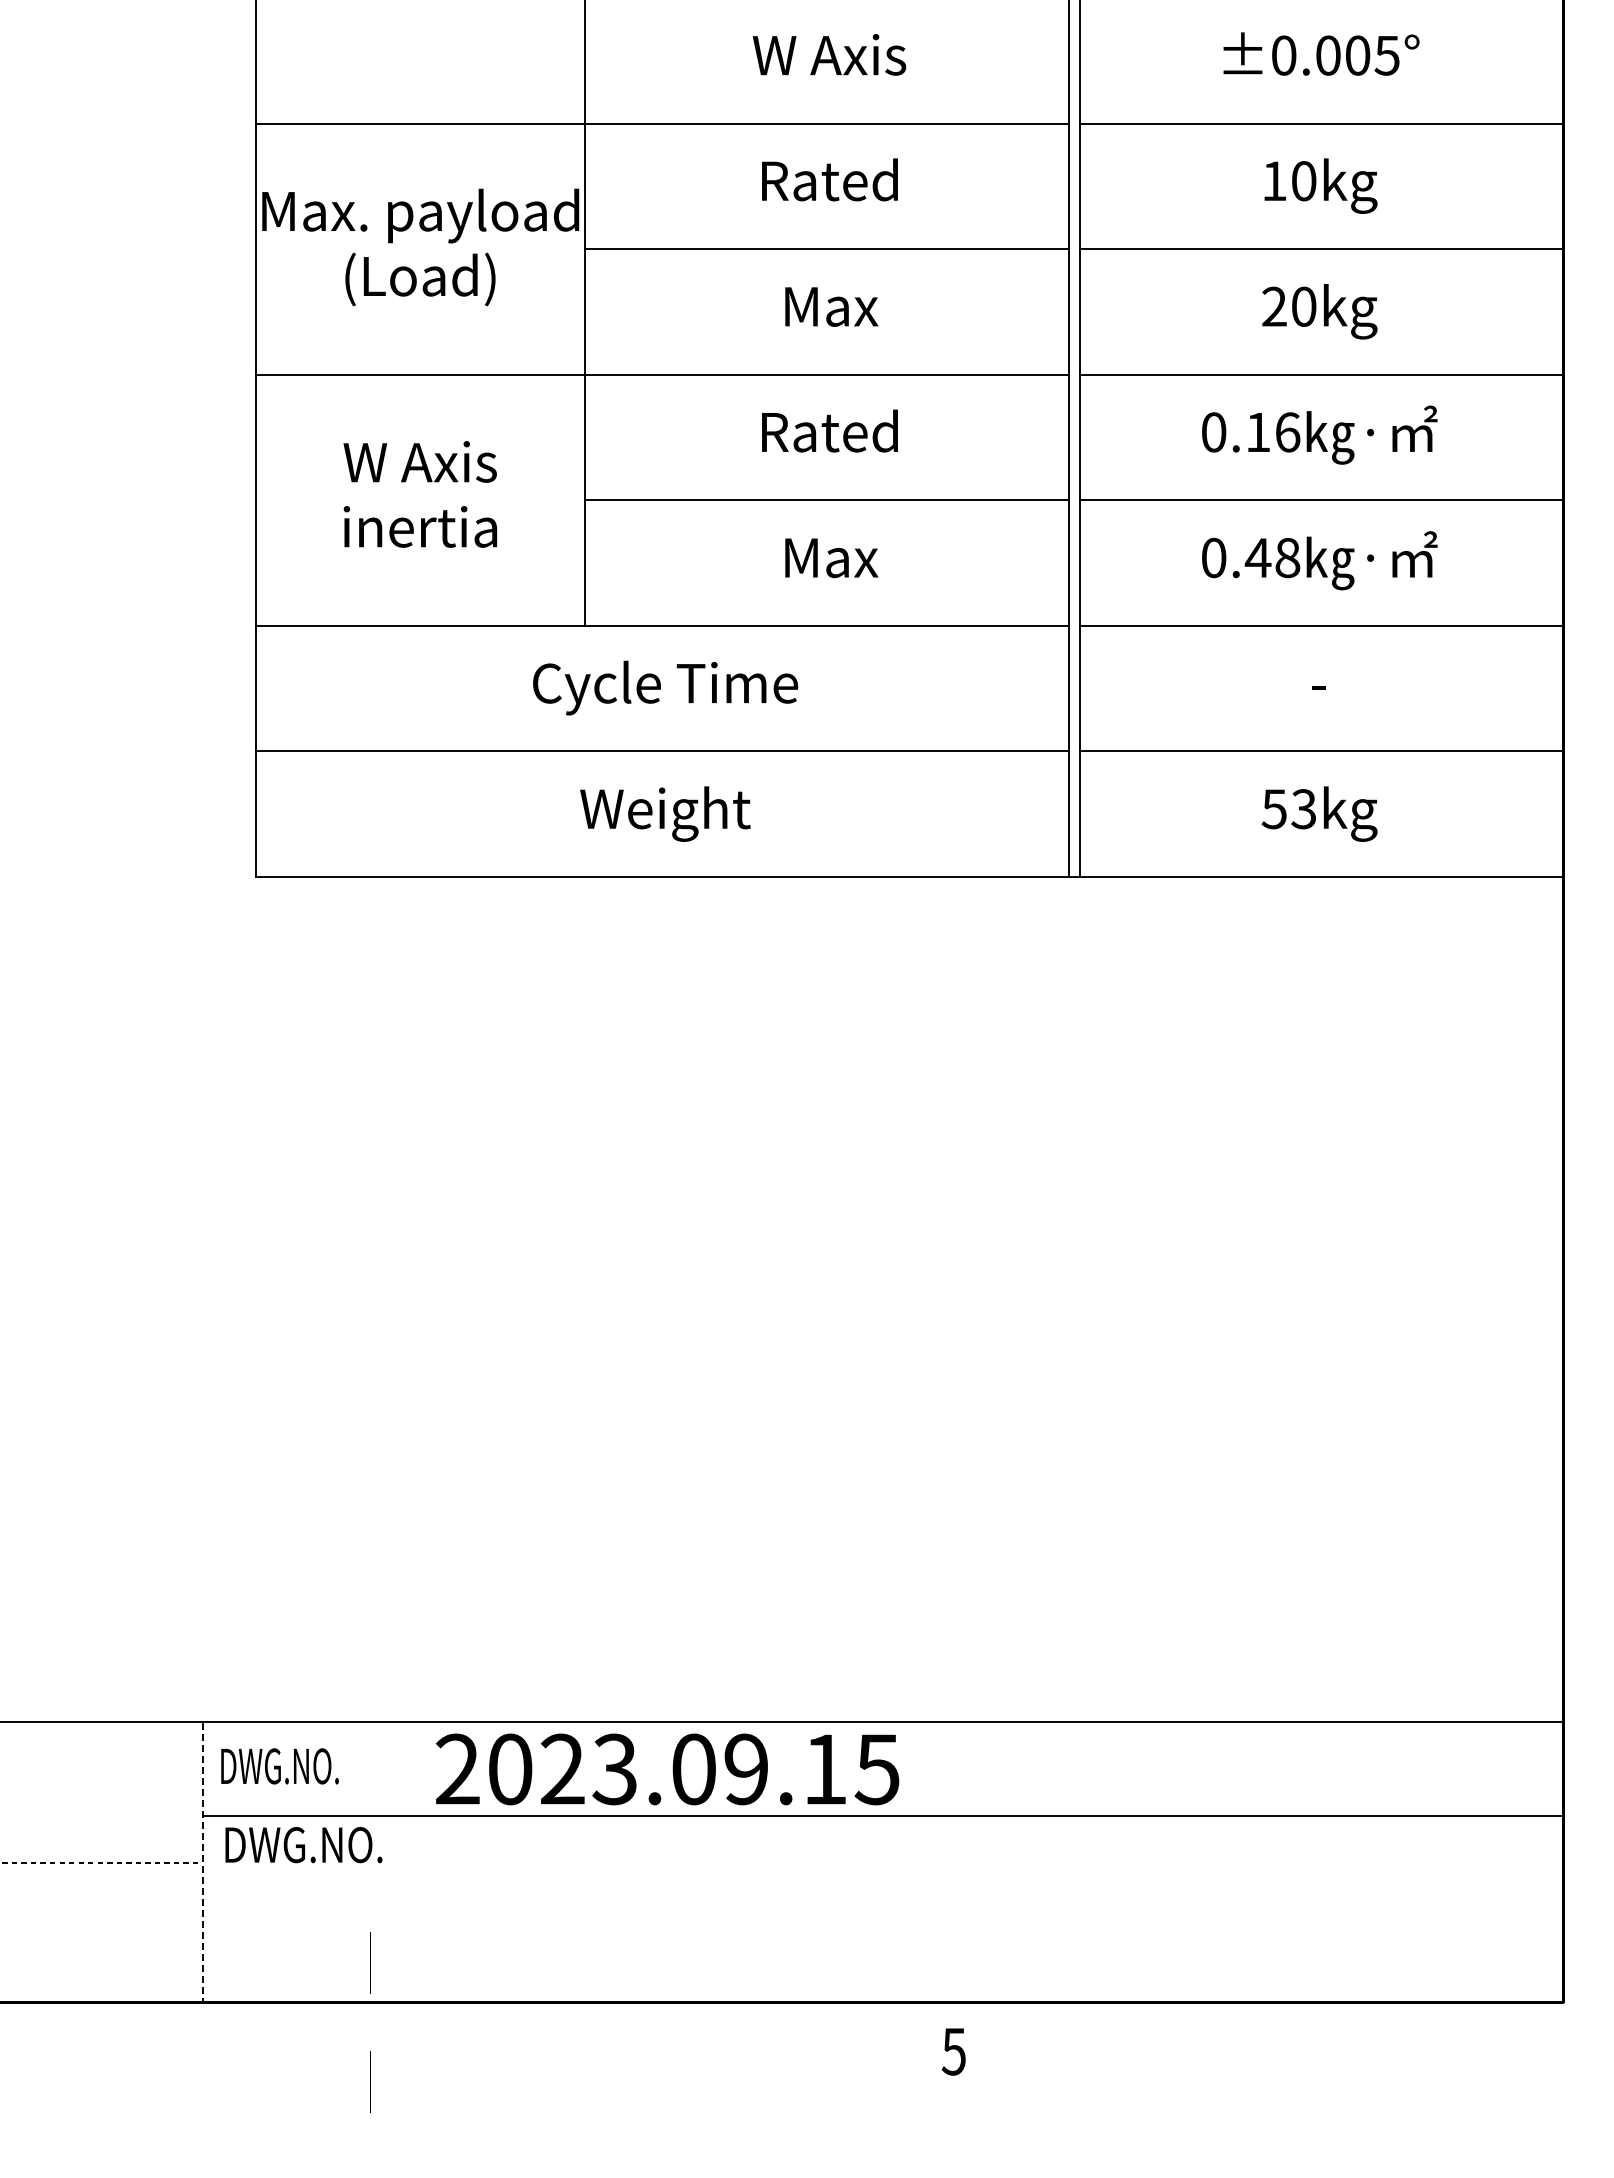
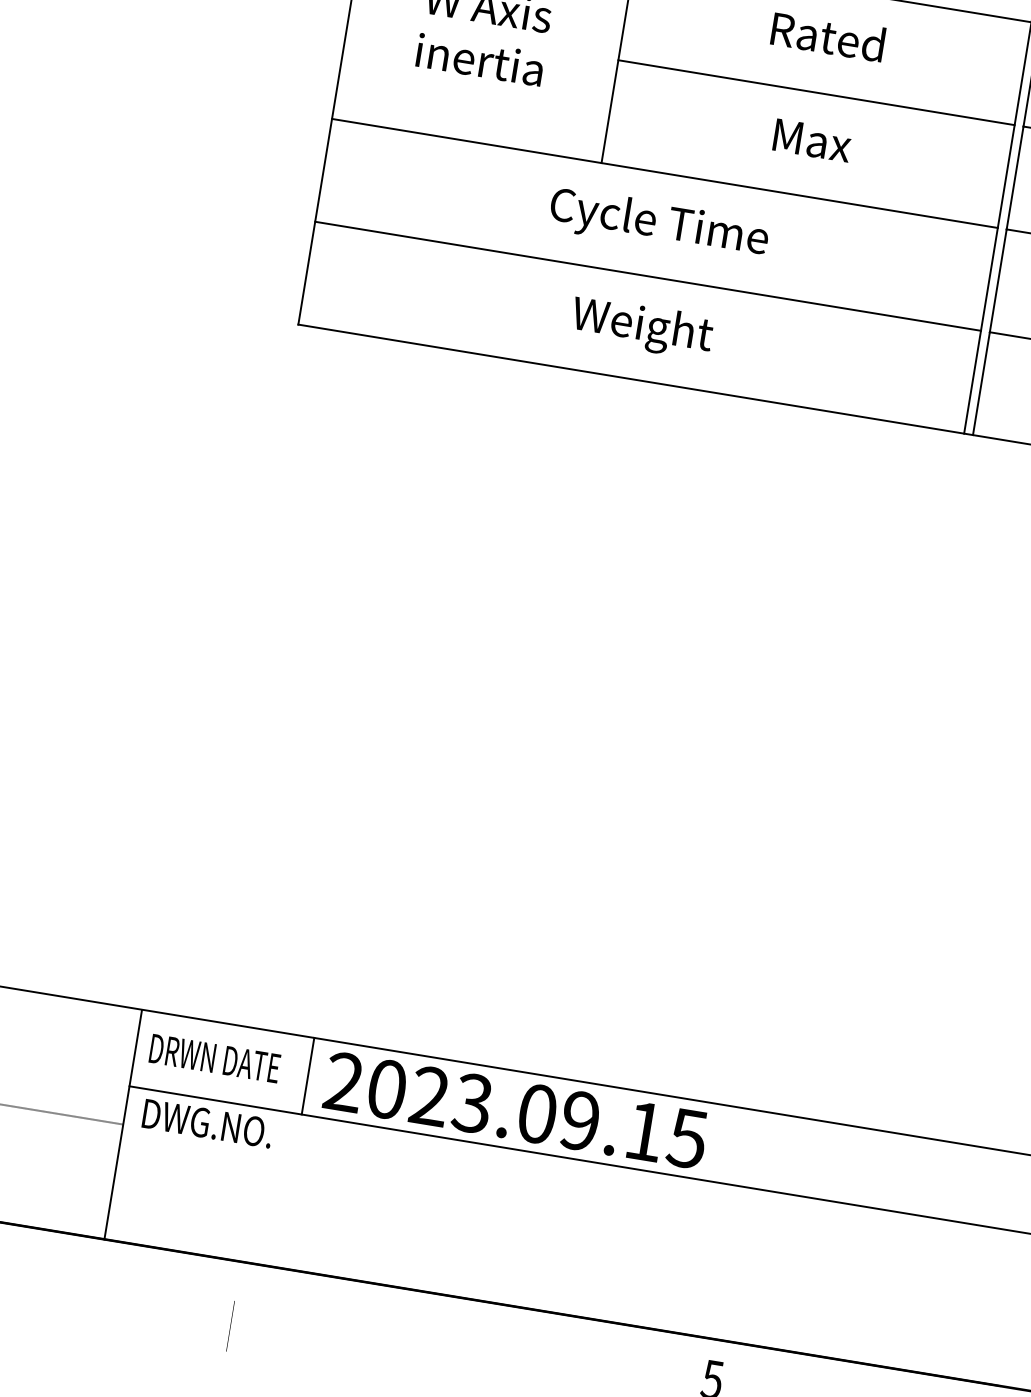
text: (308, 1766) -> (222, 1059), DWG.NO. -> DRWN DATE
line: (413, 1768) -> (307, 1075), added
line: (203, 1862) -> (123, 1124), dashed -> solid
line: (370, 1962) -> (246, 1228), removed

